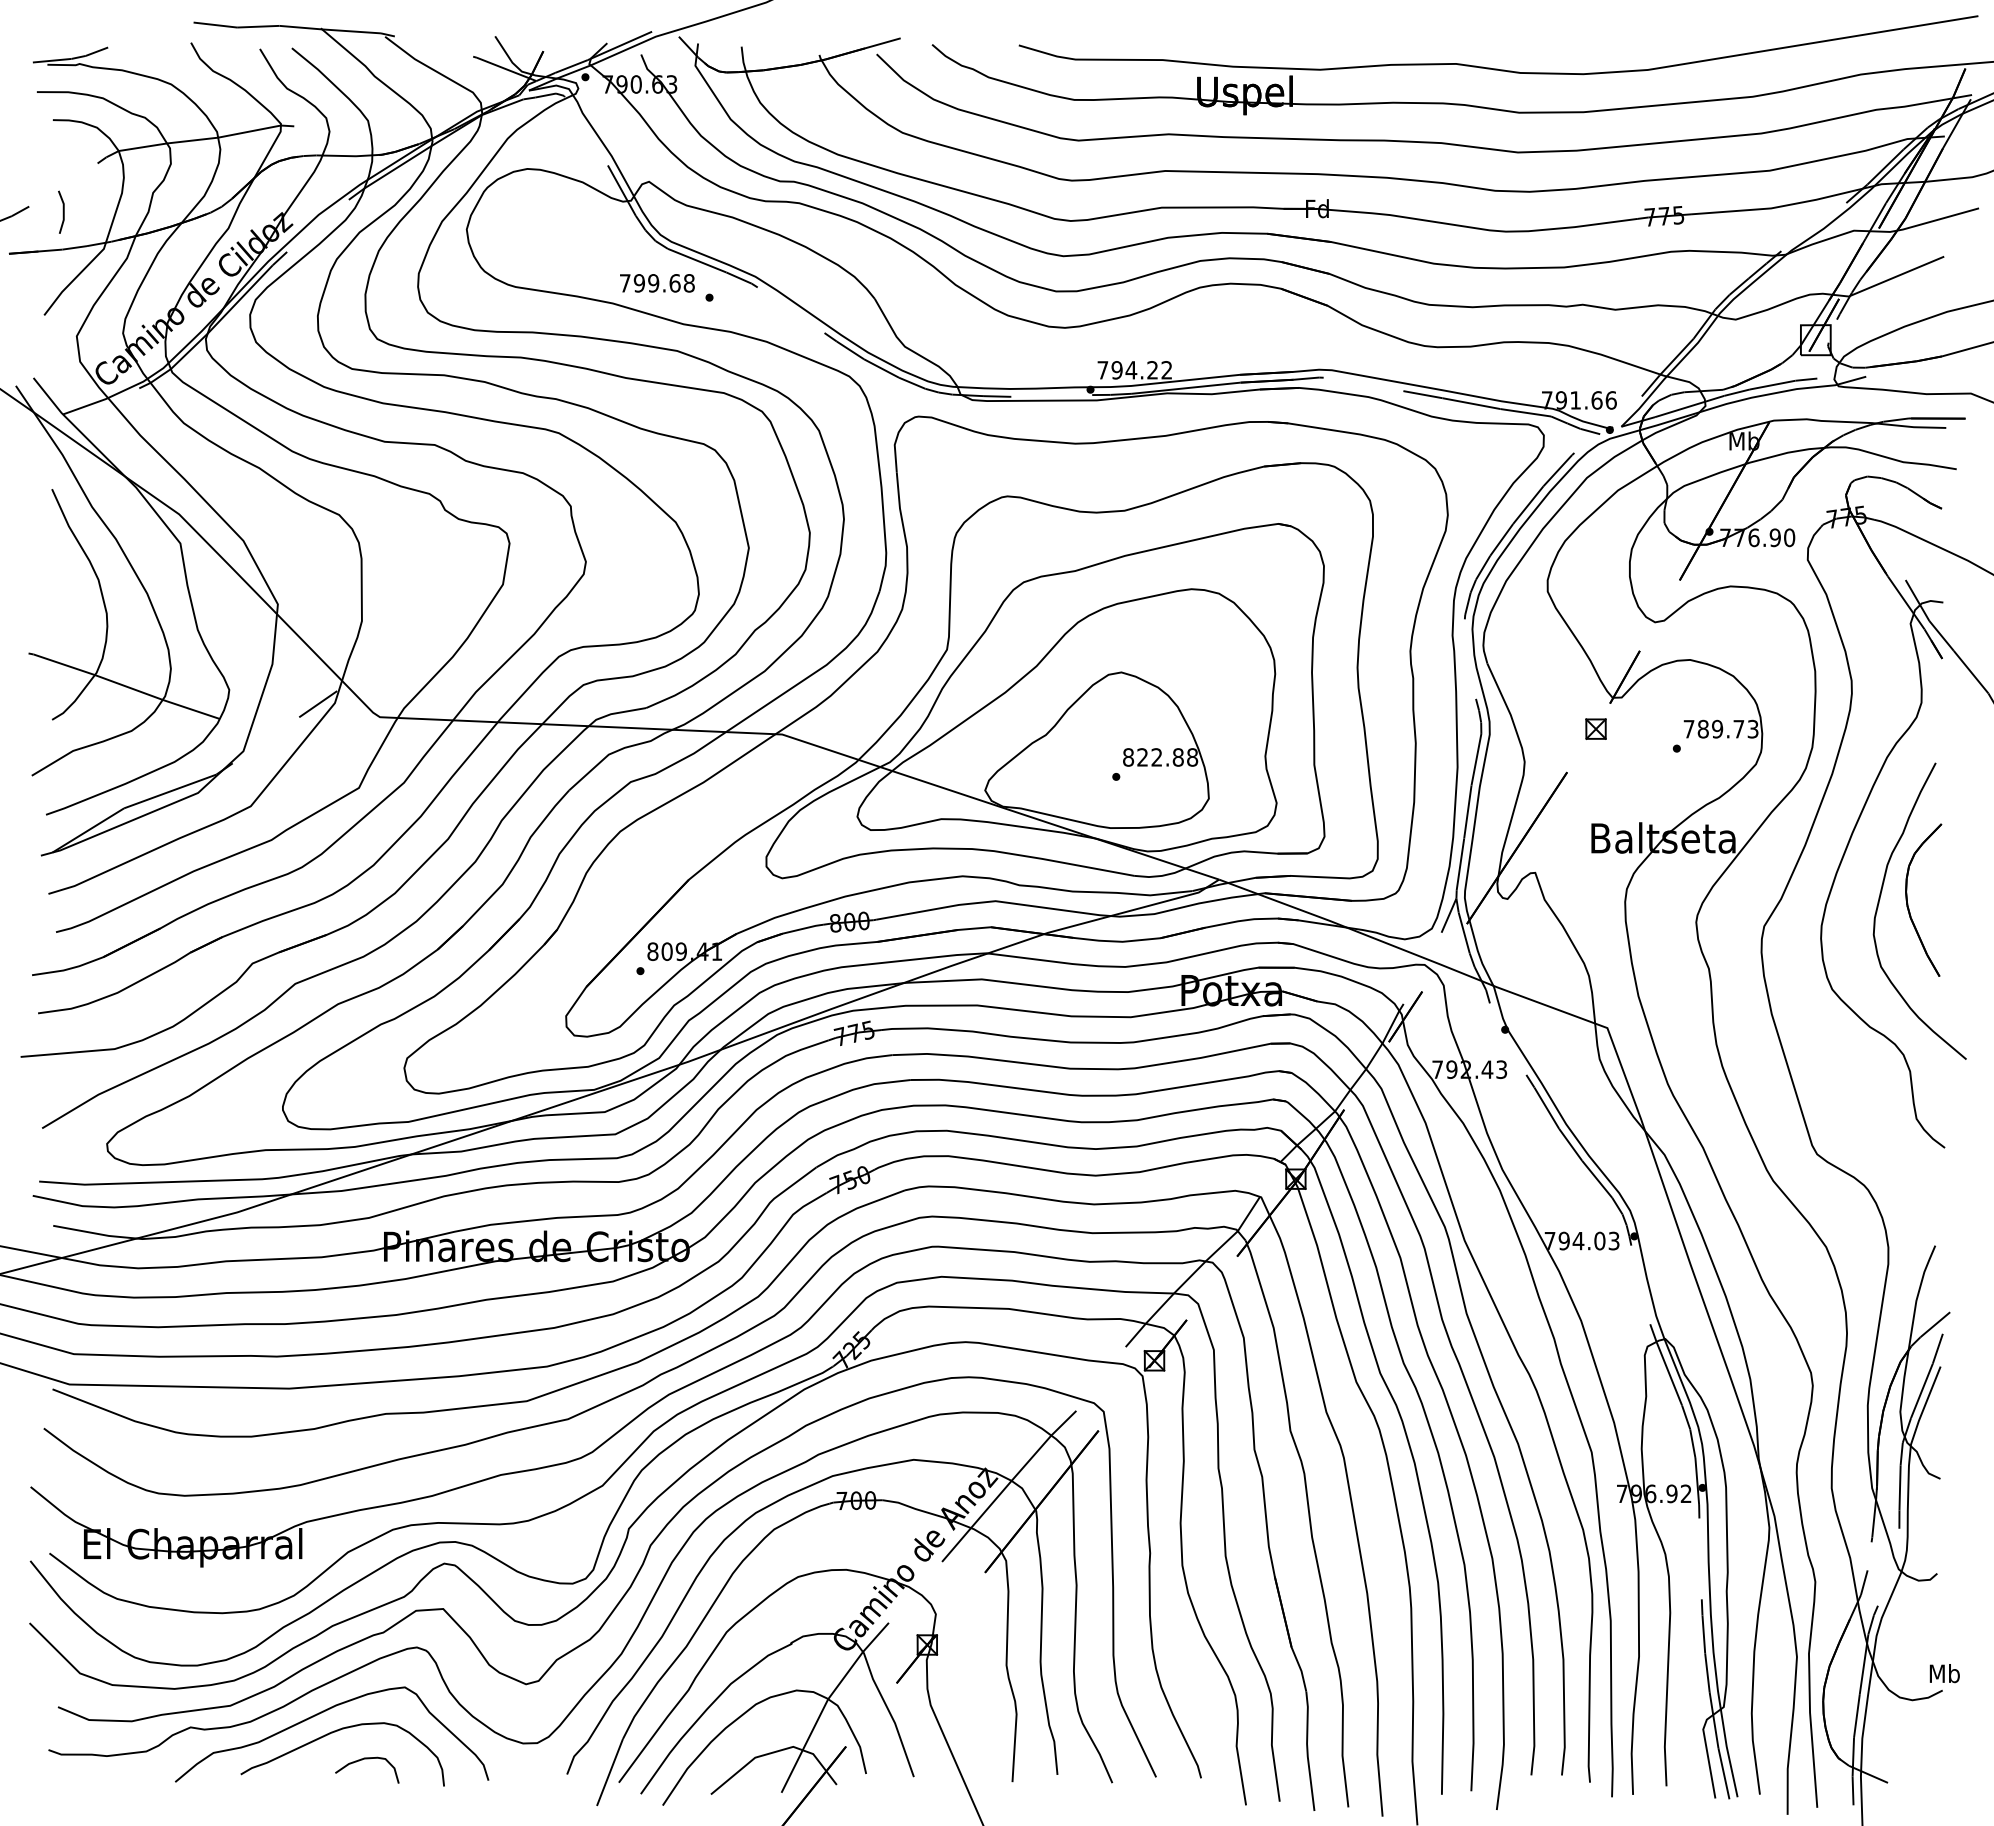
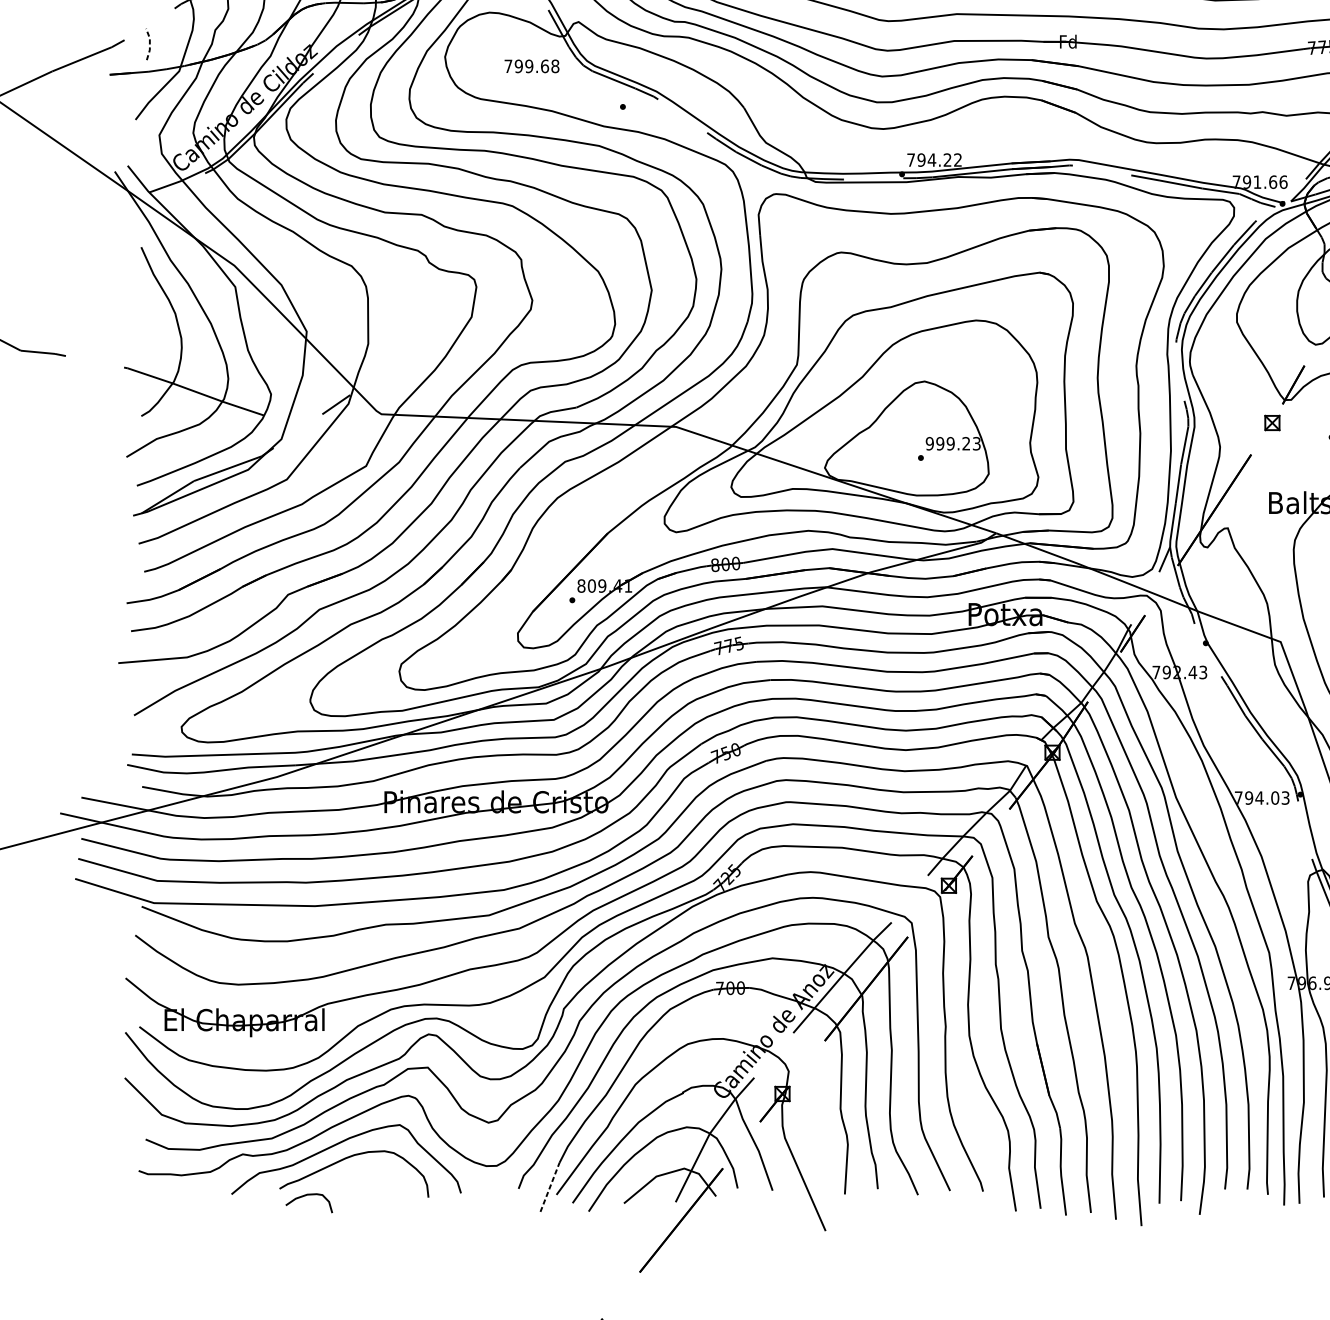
line: (63, 211) -> (149, 43), solid -> dashed
text: (657, 283) -> (532, 66), moved
text: (1160, 757) -> (953, 443), 822.88 -> 999.23
curve: (367, 1759) -> (309, 1195), moved
line: (609, 1772) -> (549, 1187), solid -> dashed

